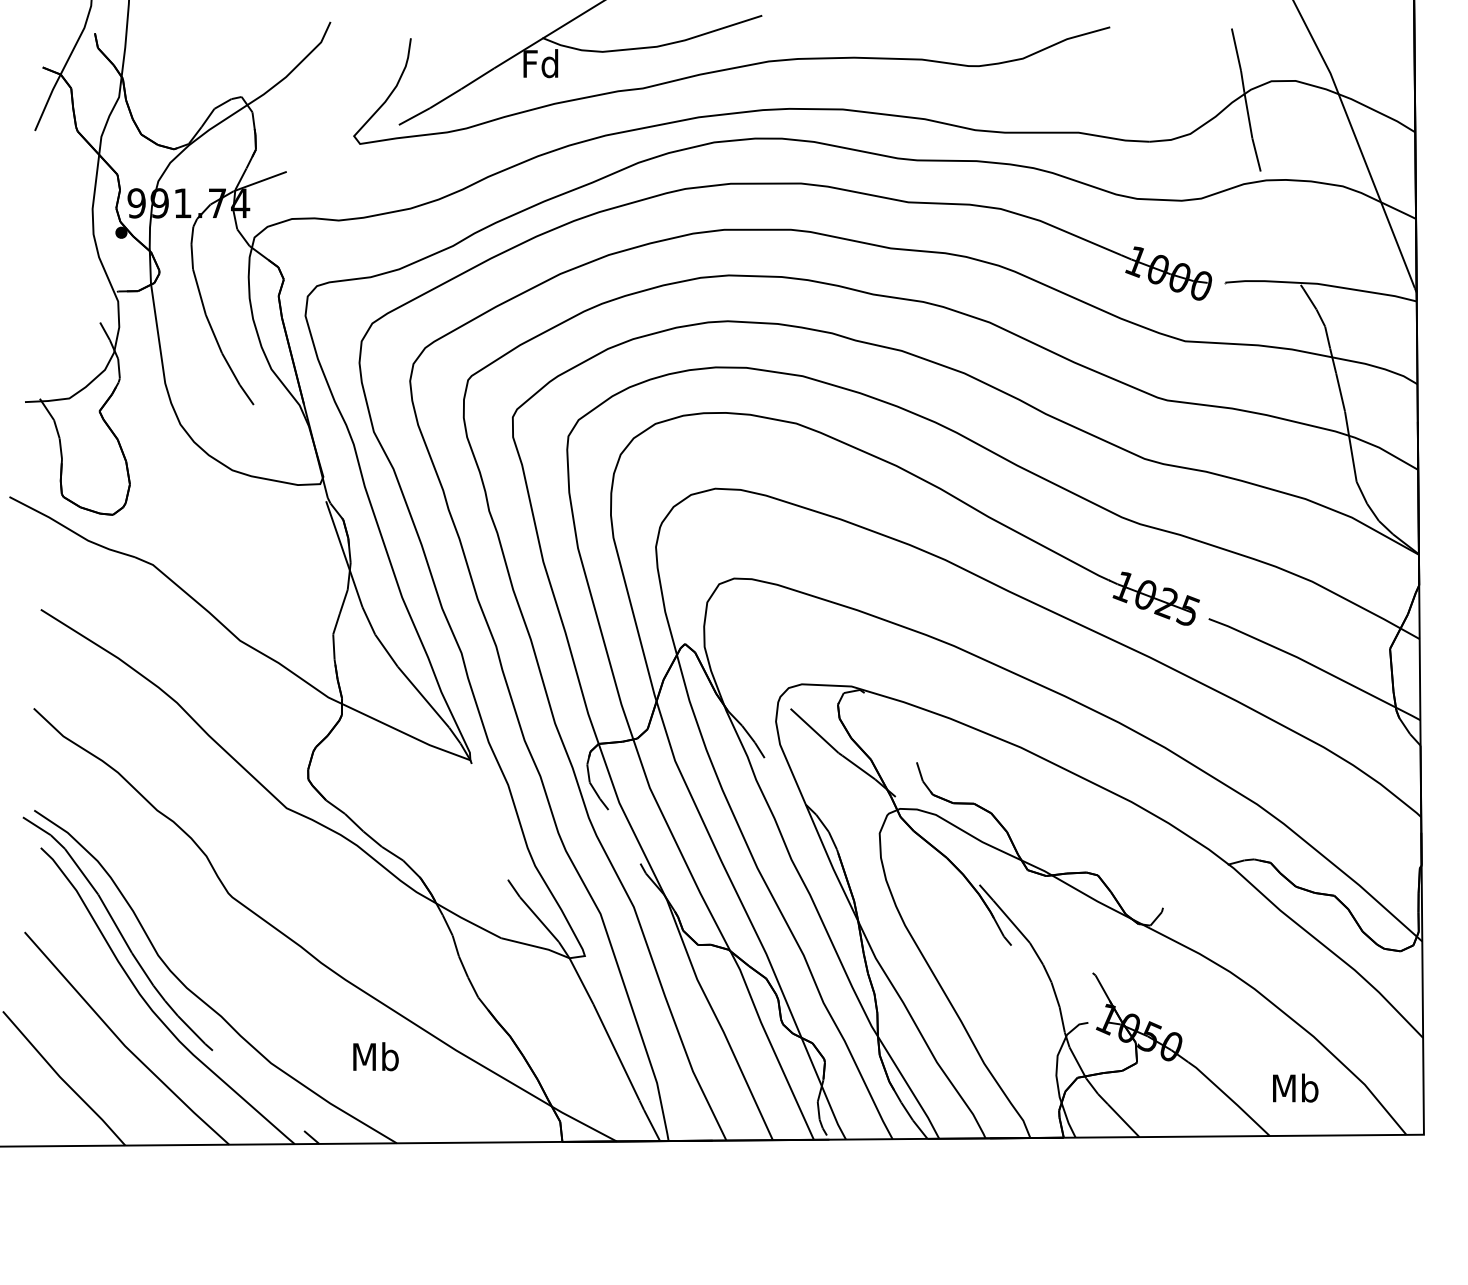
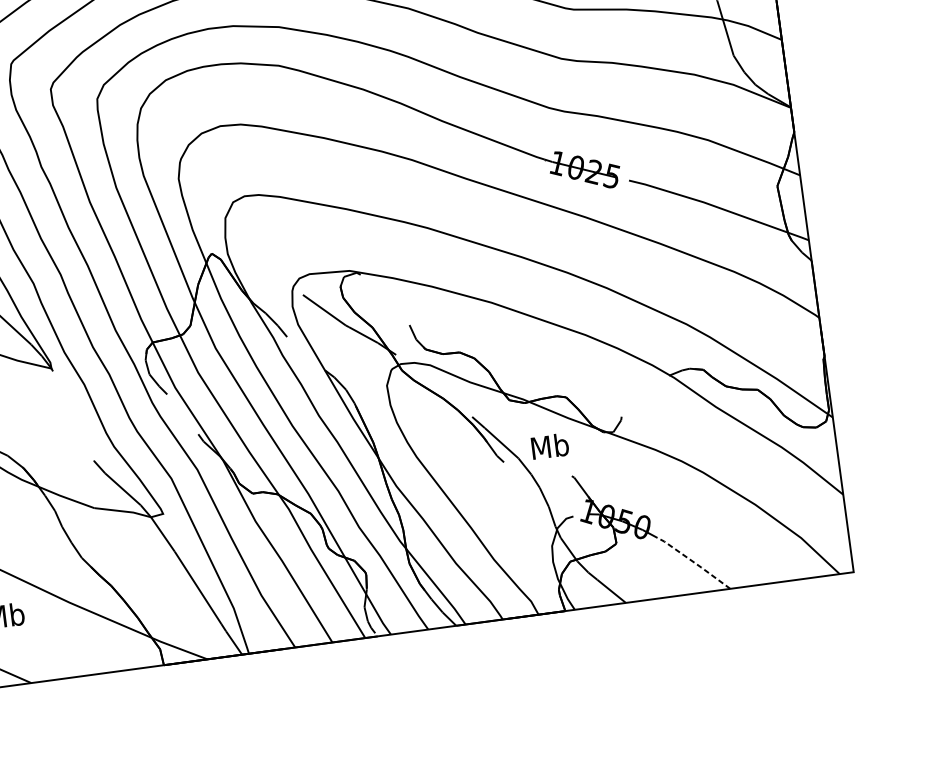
text: (1295, 1087) -> (549, 445), moved
line: (1229, 1098) -> (694, 562), solid -> dashed

